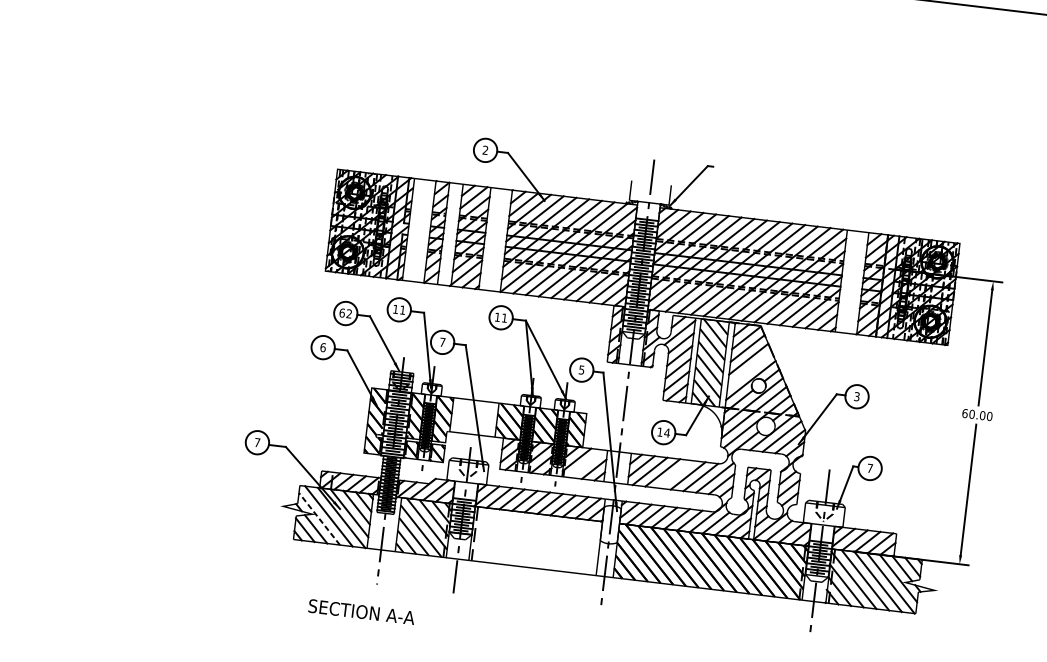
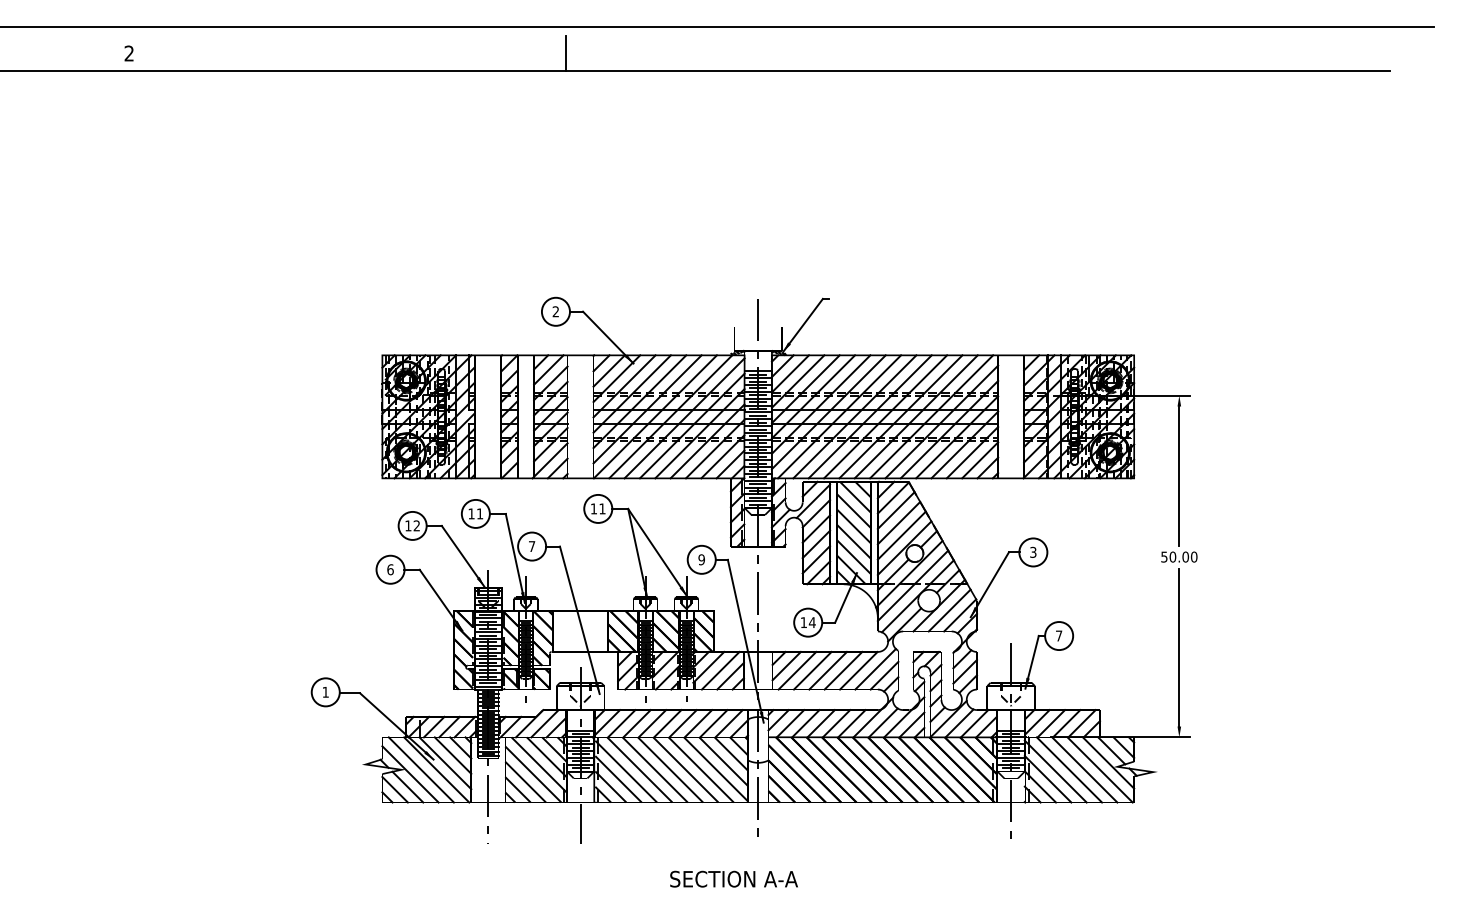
text: (342, 312) -> (408, 525), 62 -> 12
text: (581, 369) -> (701, 559), 5 -> 9
line: (749, 369) -> (901, 535), added
text: (965, 413) -> (1164, 556), 60.00 -> 50.00
text: (257, 442) -> (325, 692), 7 -> 1
line: (586, 463) -> (720, 670), added
line: (674, 474) -> (827, 670), added
line: (319, 519) -> (410, 774), dashed -> solid
hatch: (536, 540) -> (671, 769), added
text: (361, 611) -> (733, 878), moved

